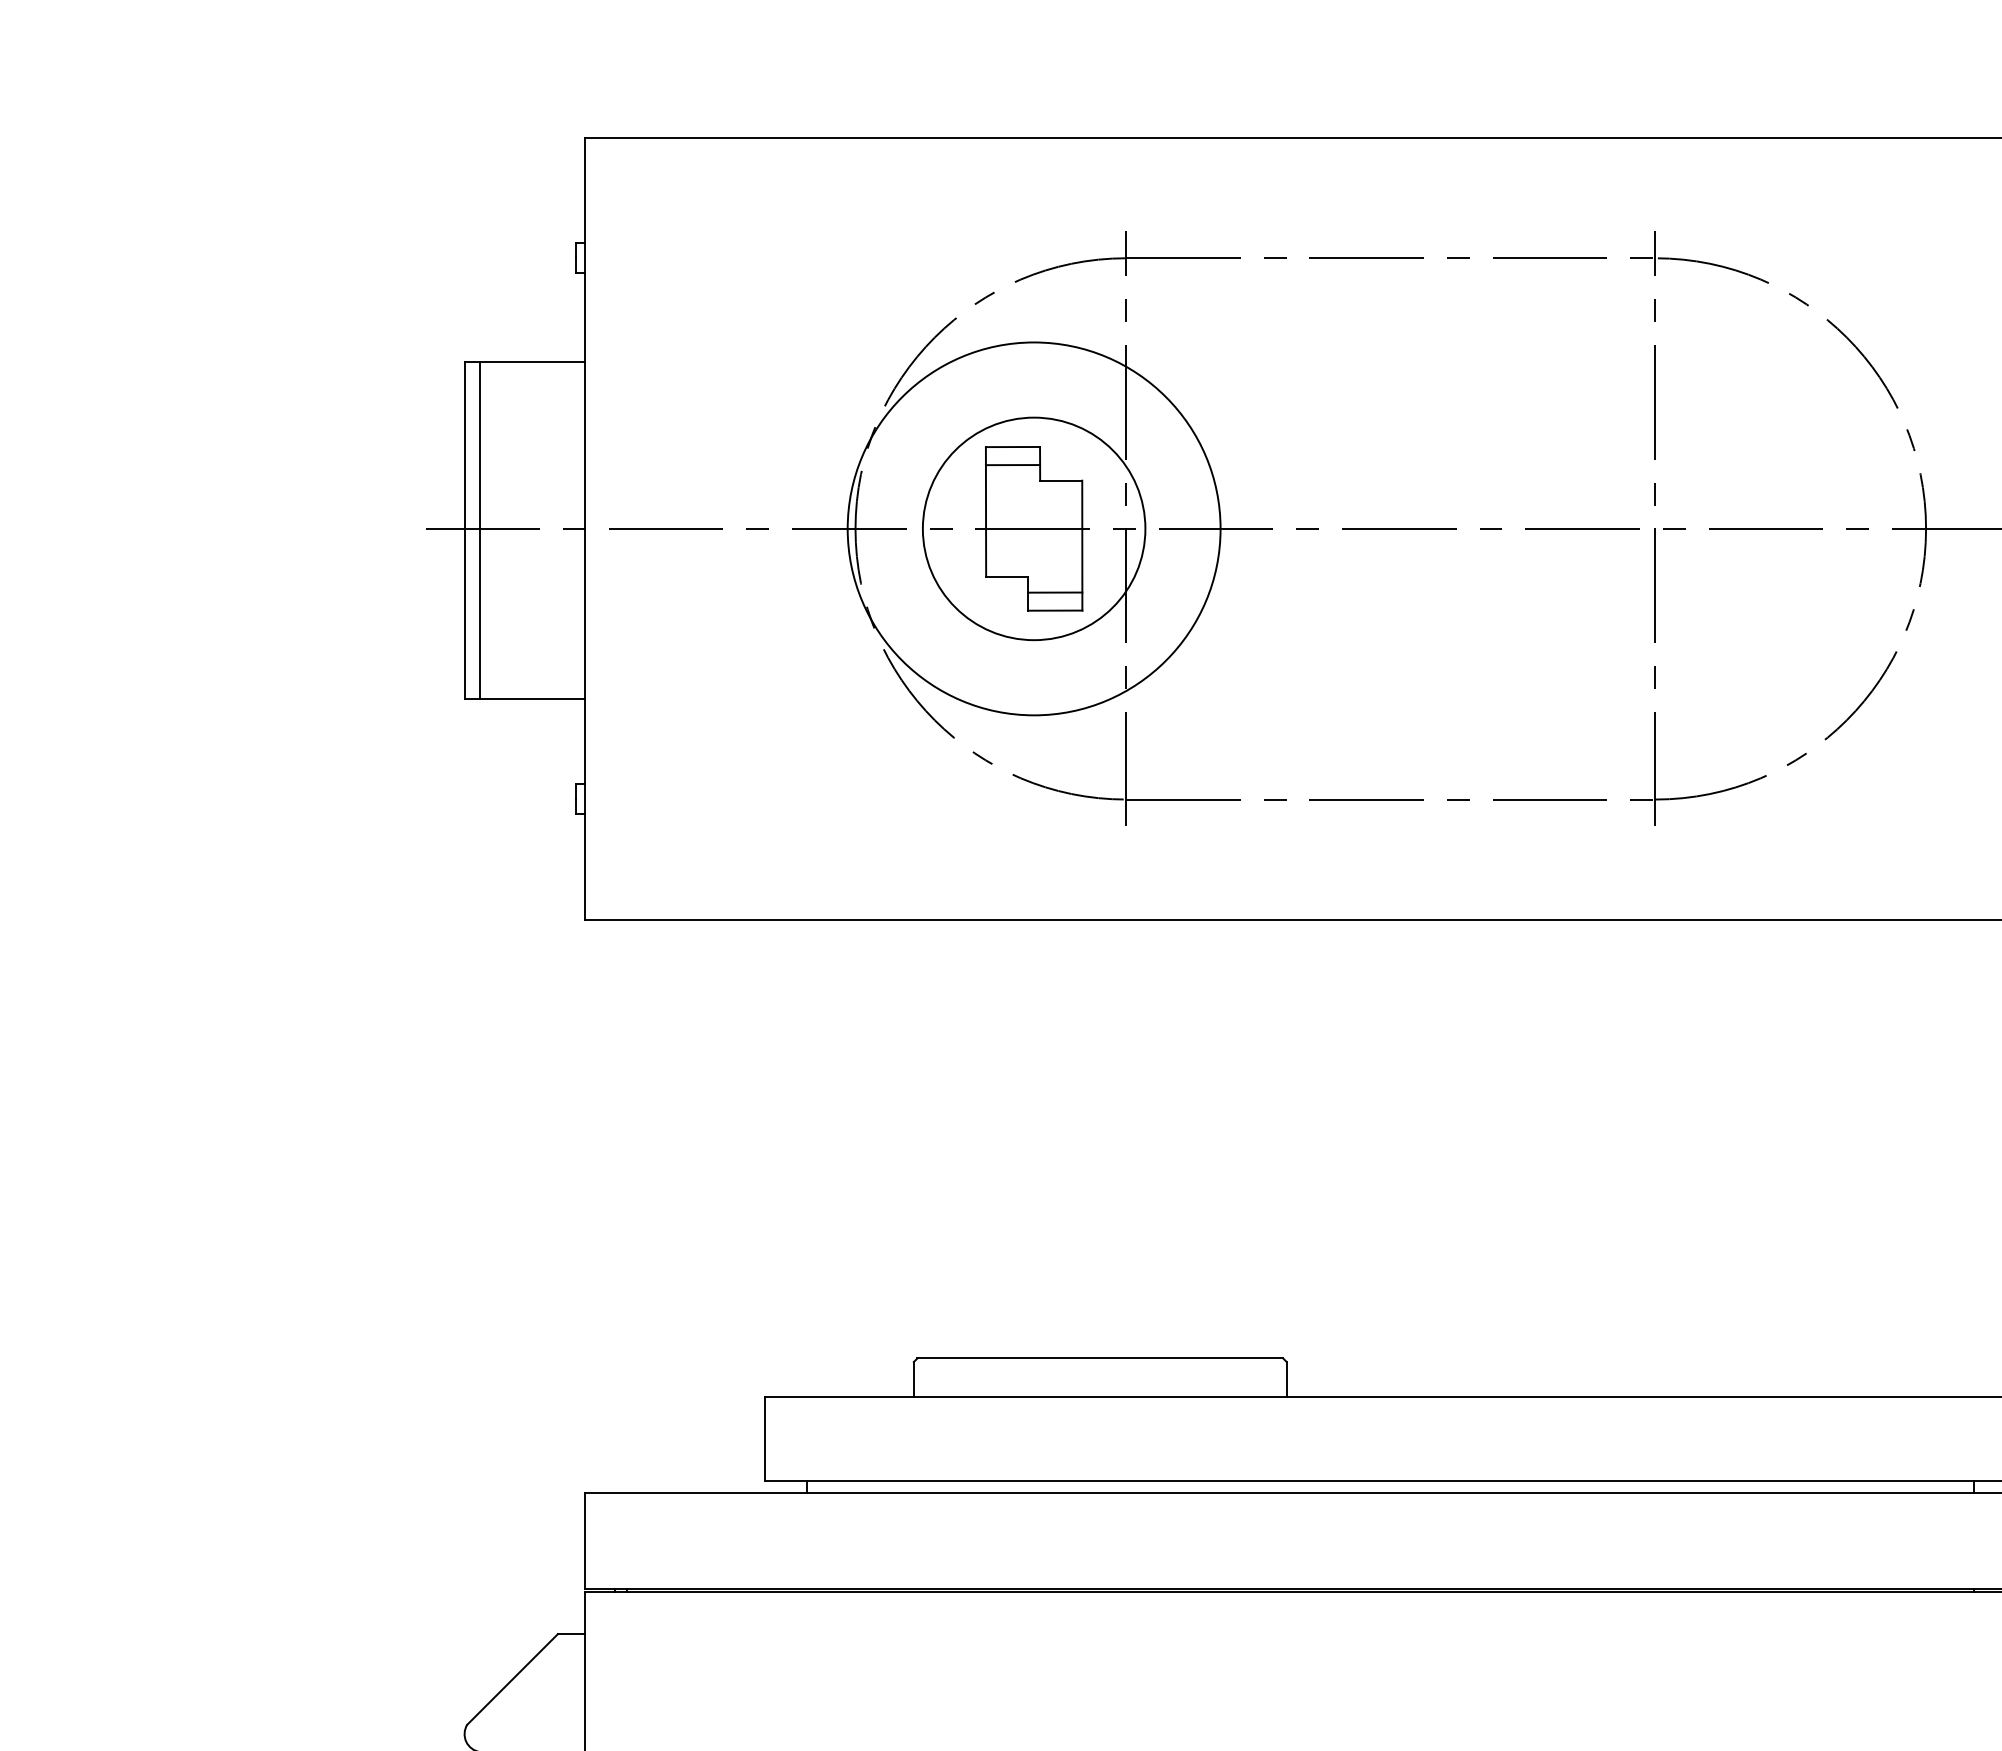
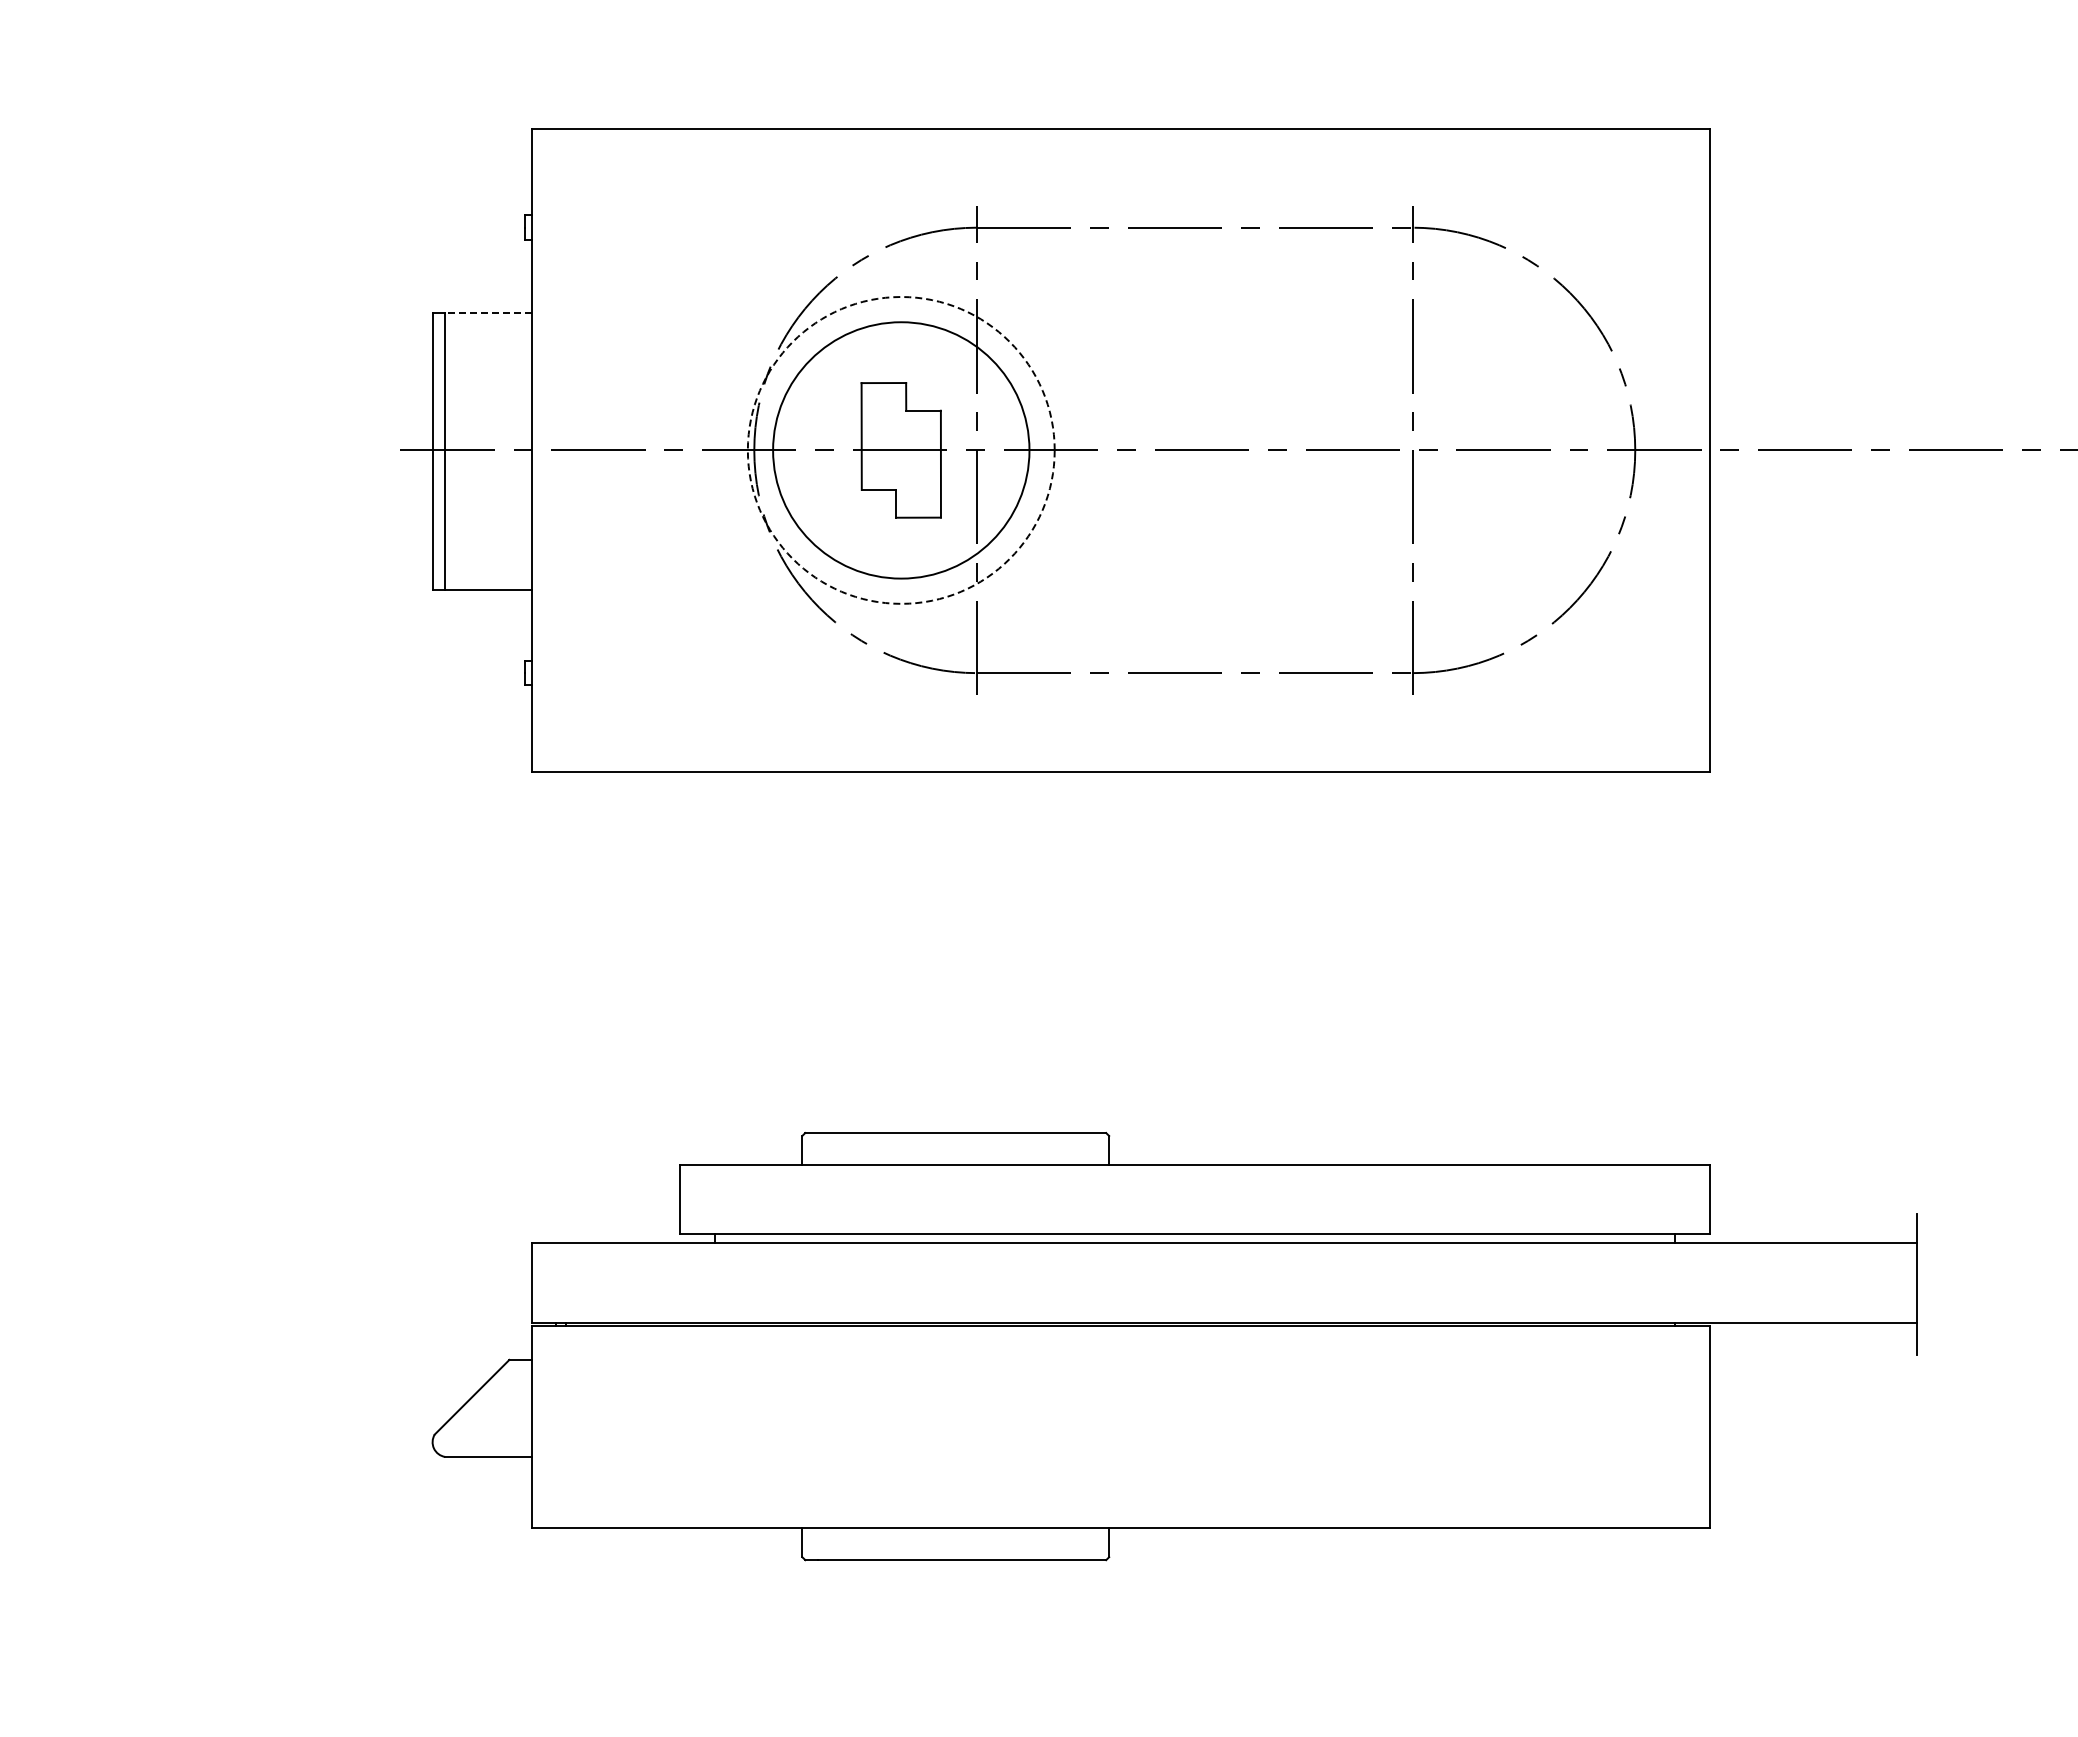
line: (531, 362) -> (487, 313), solid -> dashed
line: (1012, 464) -> (883, 397), removed
circle: (1033, 527) -> (900, 449), size x1.4
circle: (1033, 528) -> (900, 450), solid -> dashed
line: (1055, 592) -> (918, 502), removed

